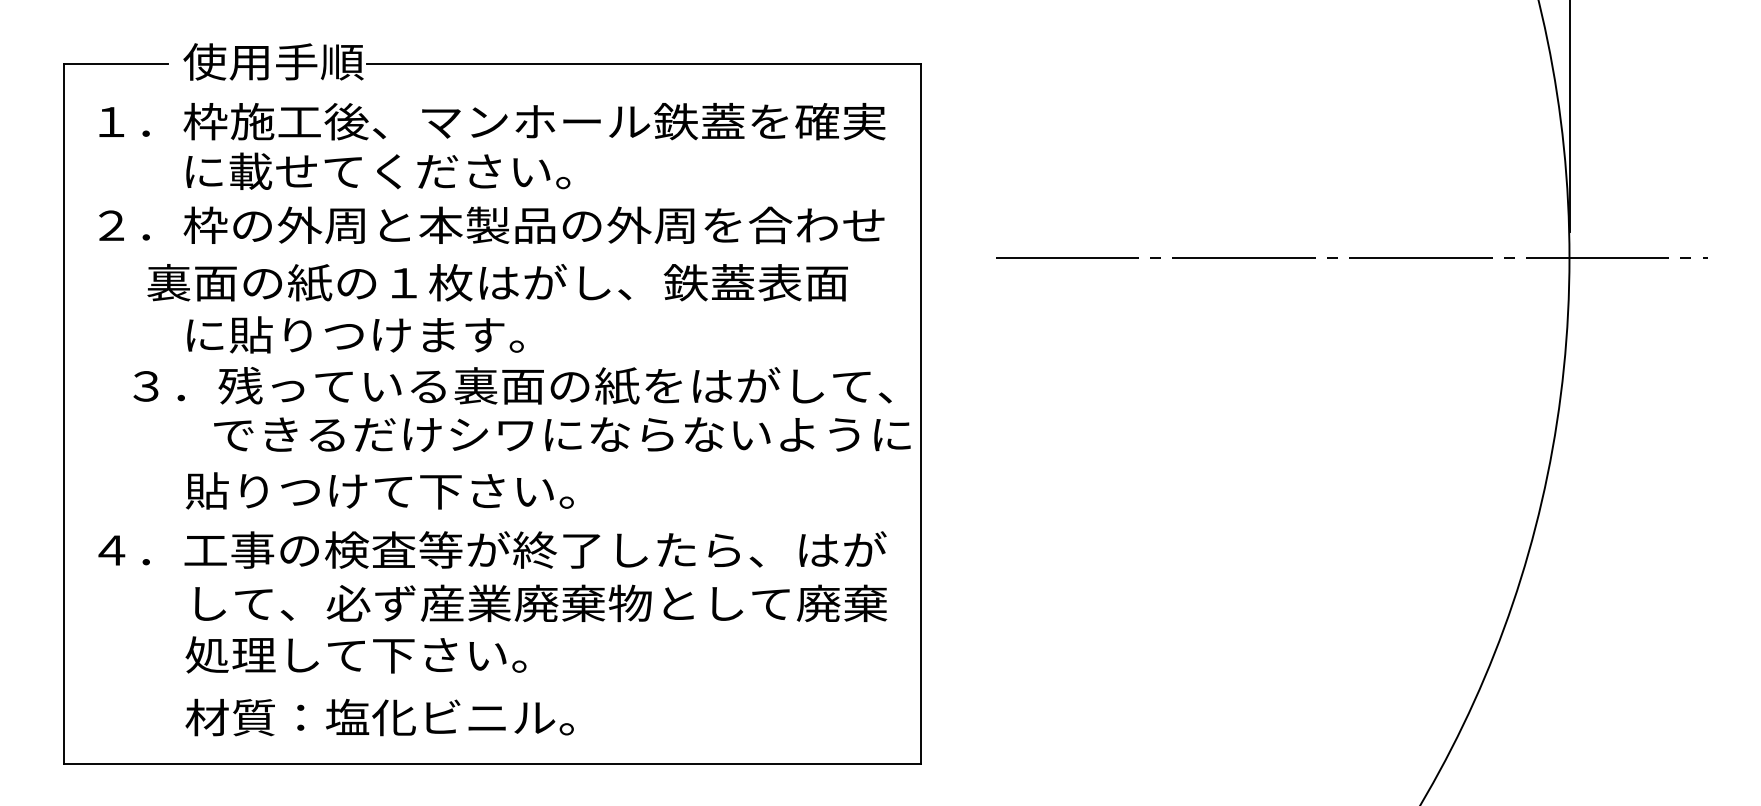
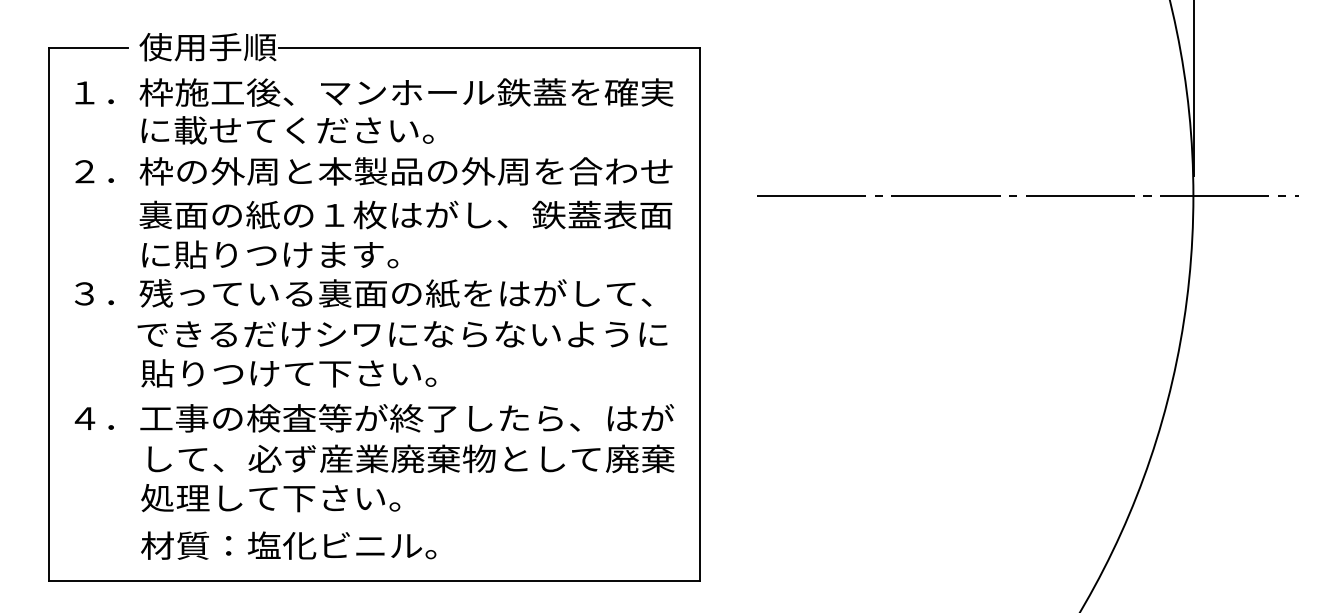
text: (497, 282) -> (405, 214), moved
text: (512, 385) -> (363, 293), moved
text: (562, 434) -> (402, 334), moved

